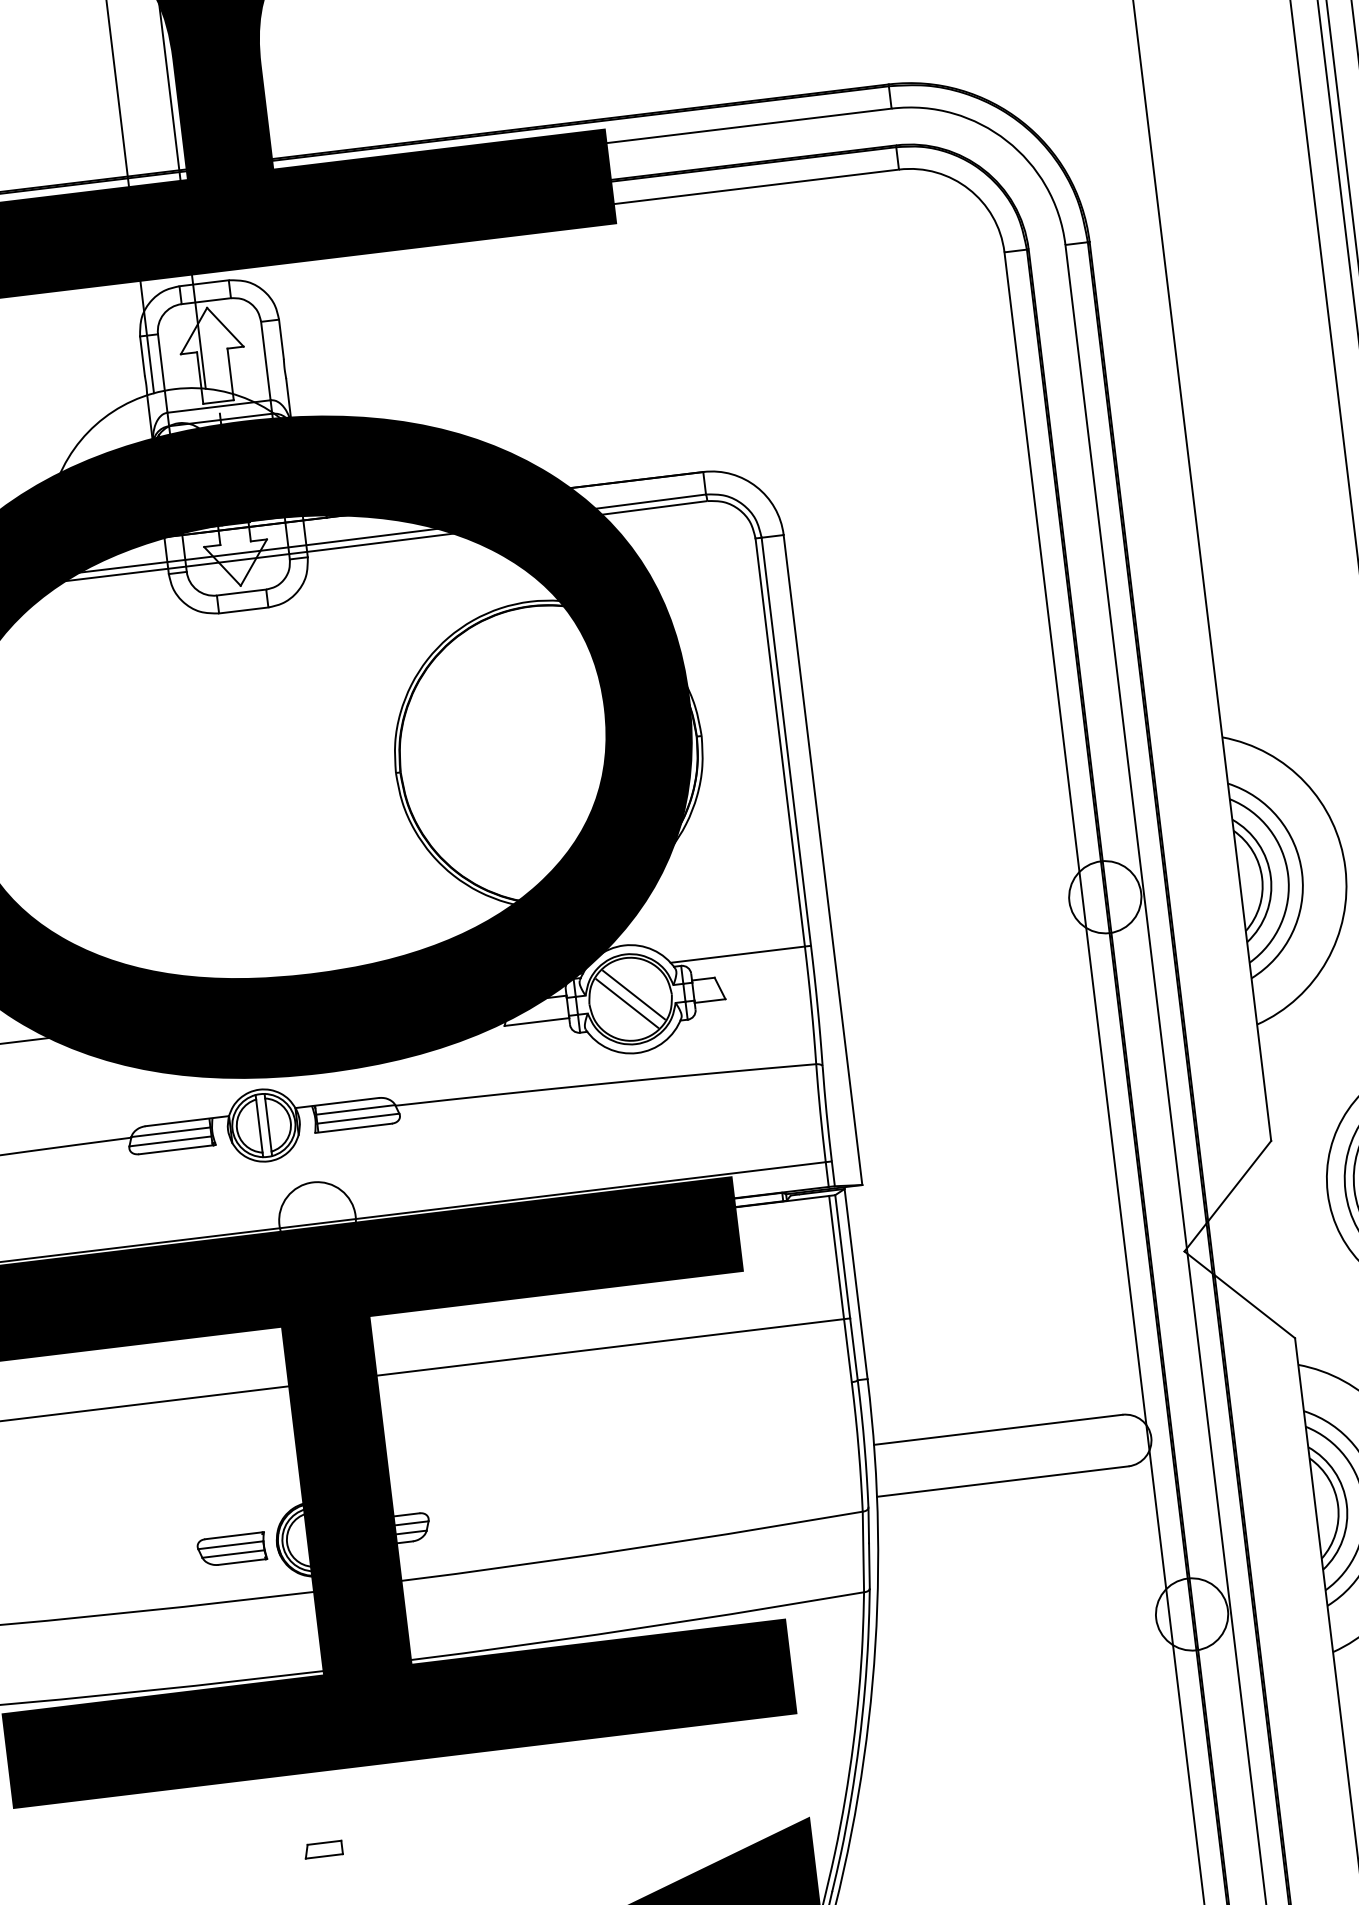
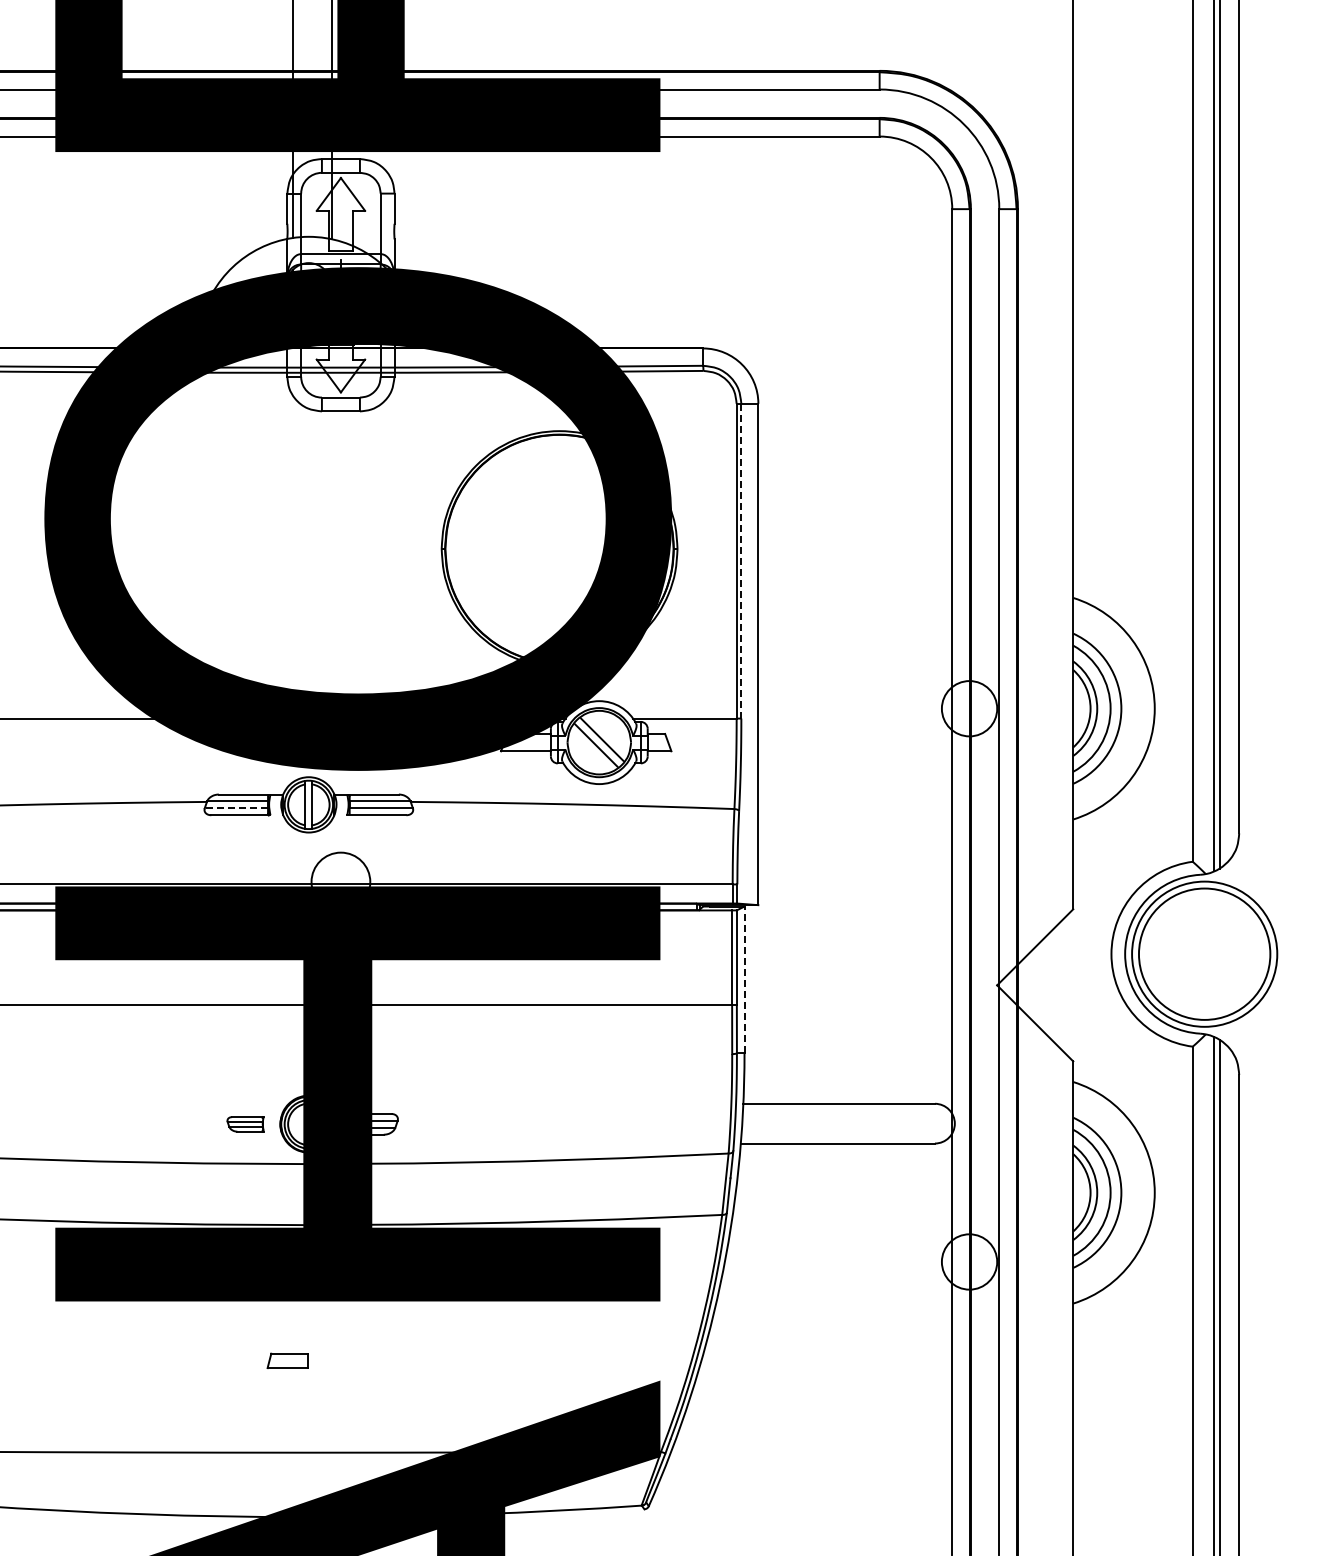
line: (786, 740) -> (741, 560), solid -> dashed
line: (170, 1141) -> (236, 808), solid -> dashed
line: (856, 1283) -> (744, 979), solid -> dashed
part: (231, 1549) -> (245, 1124), size x0.7
part: (323, 1849) -> (287, 1360), size x1.4

